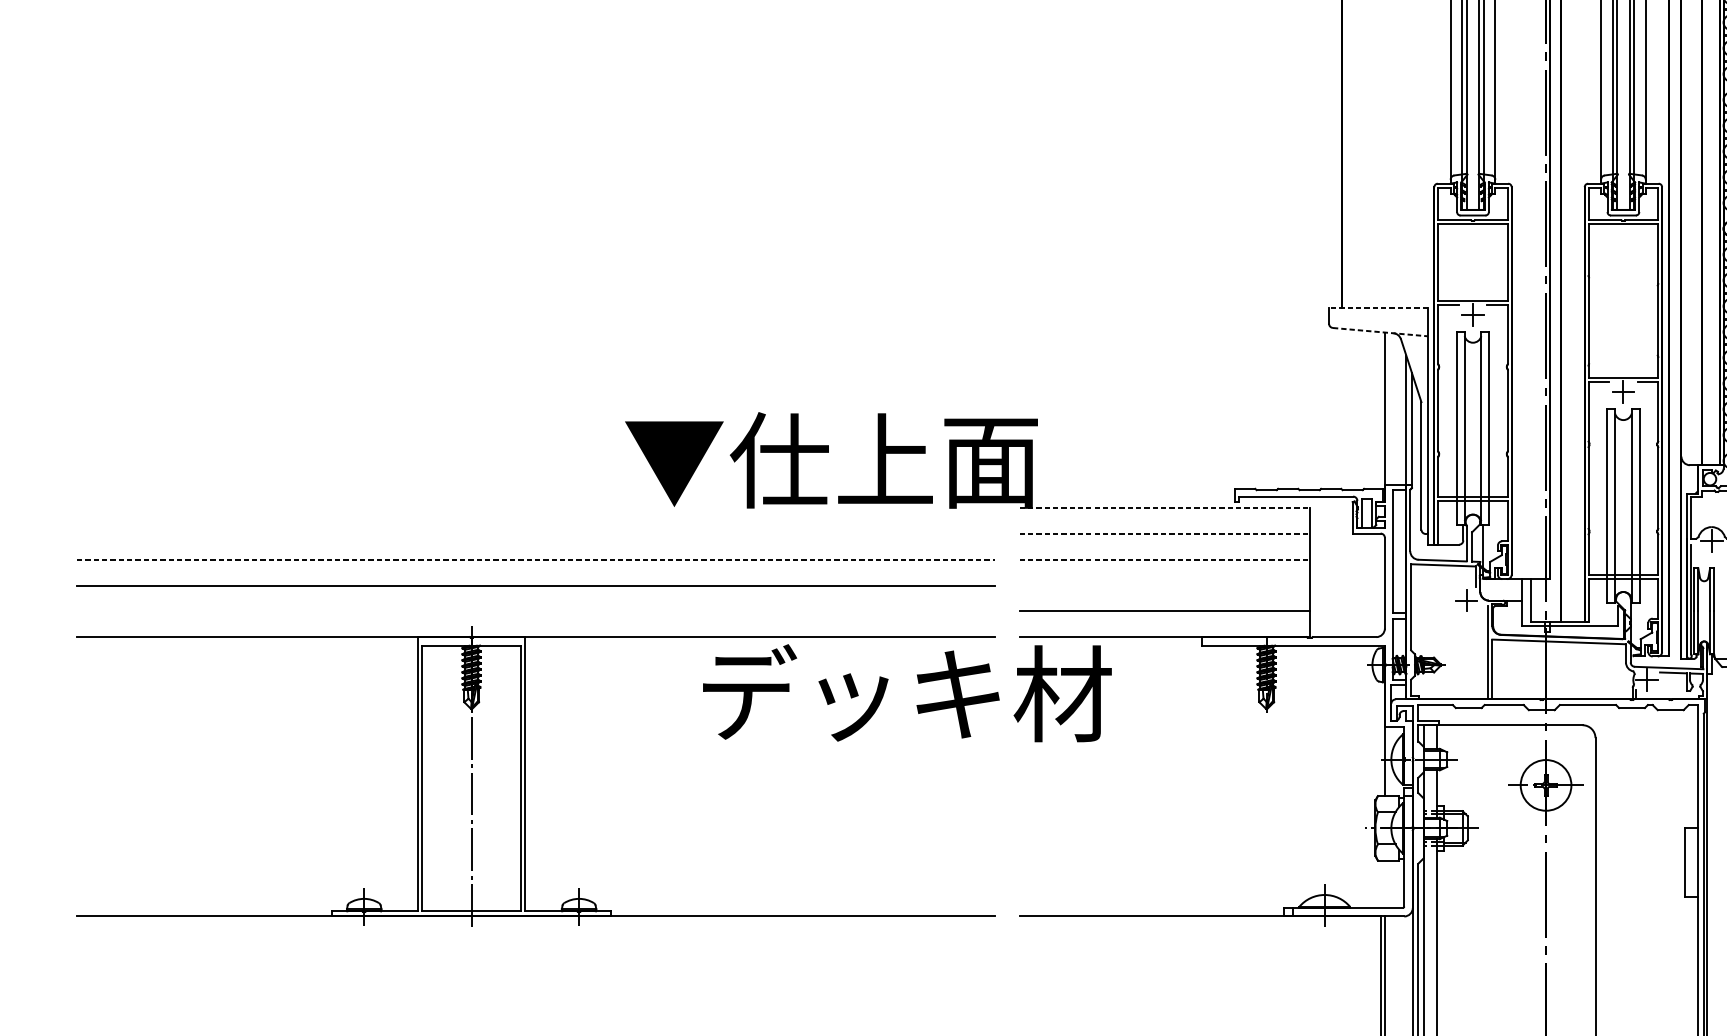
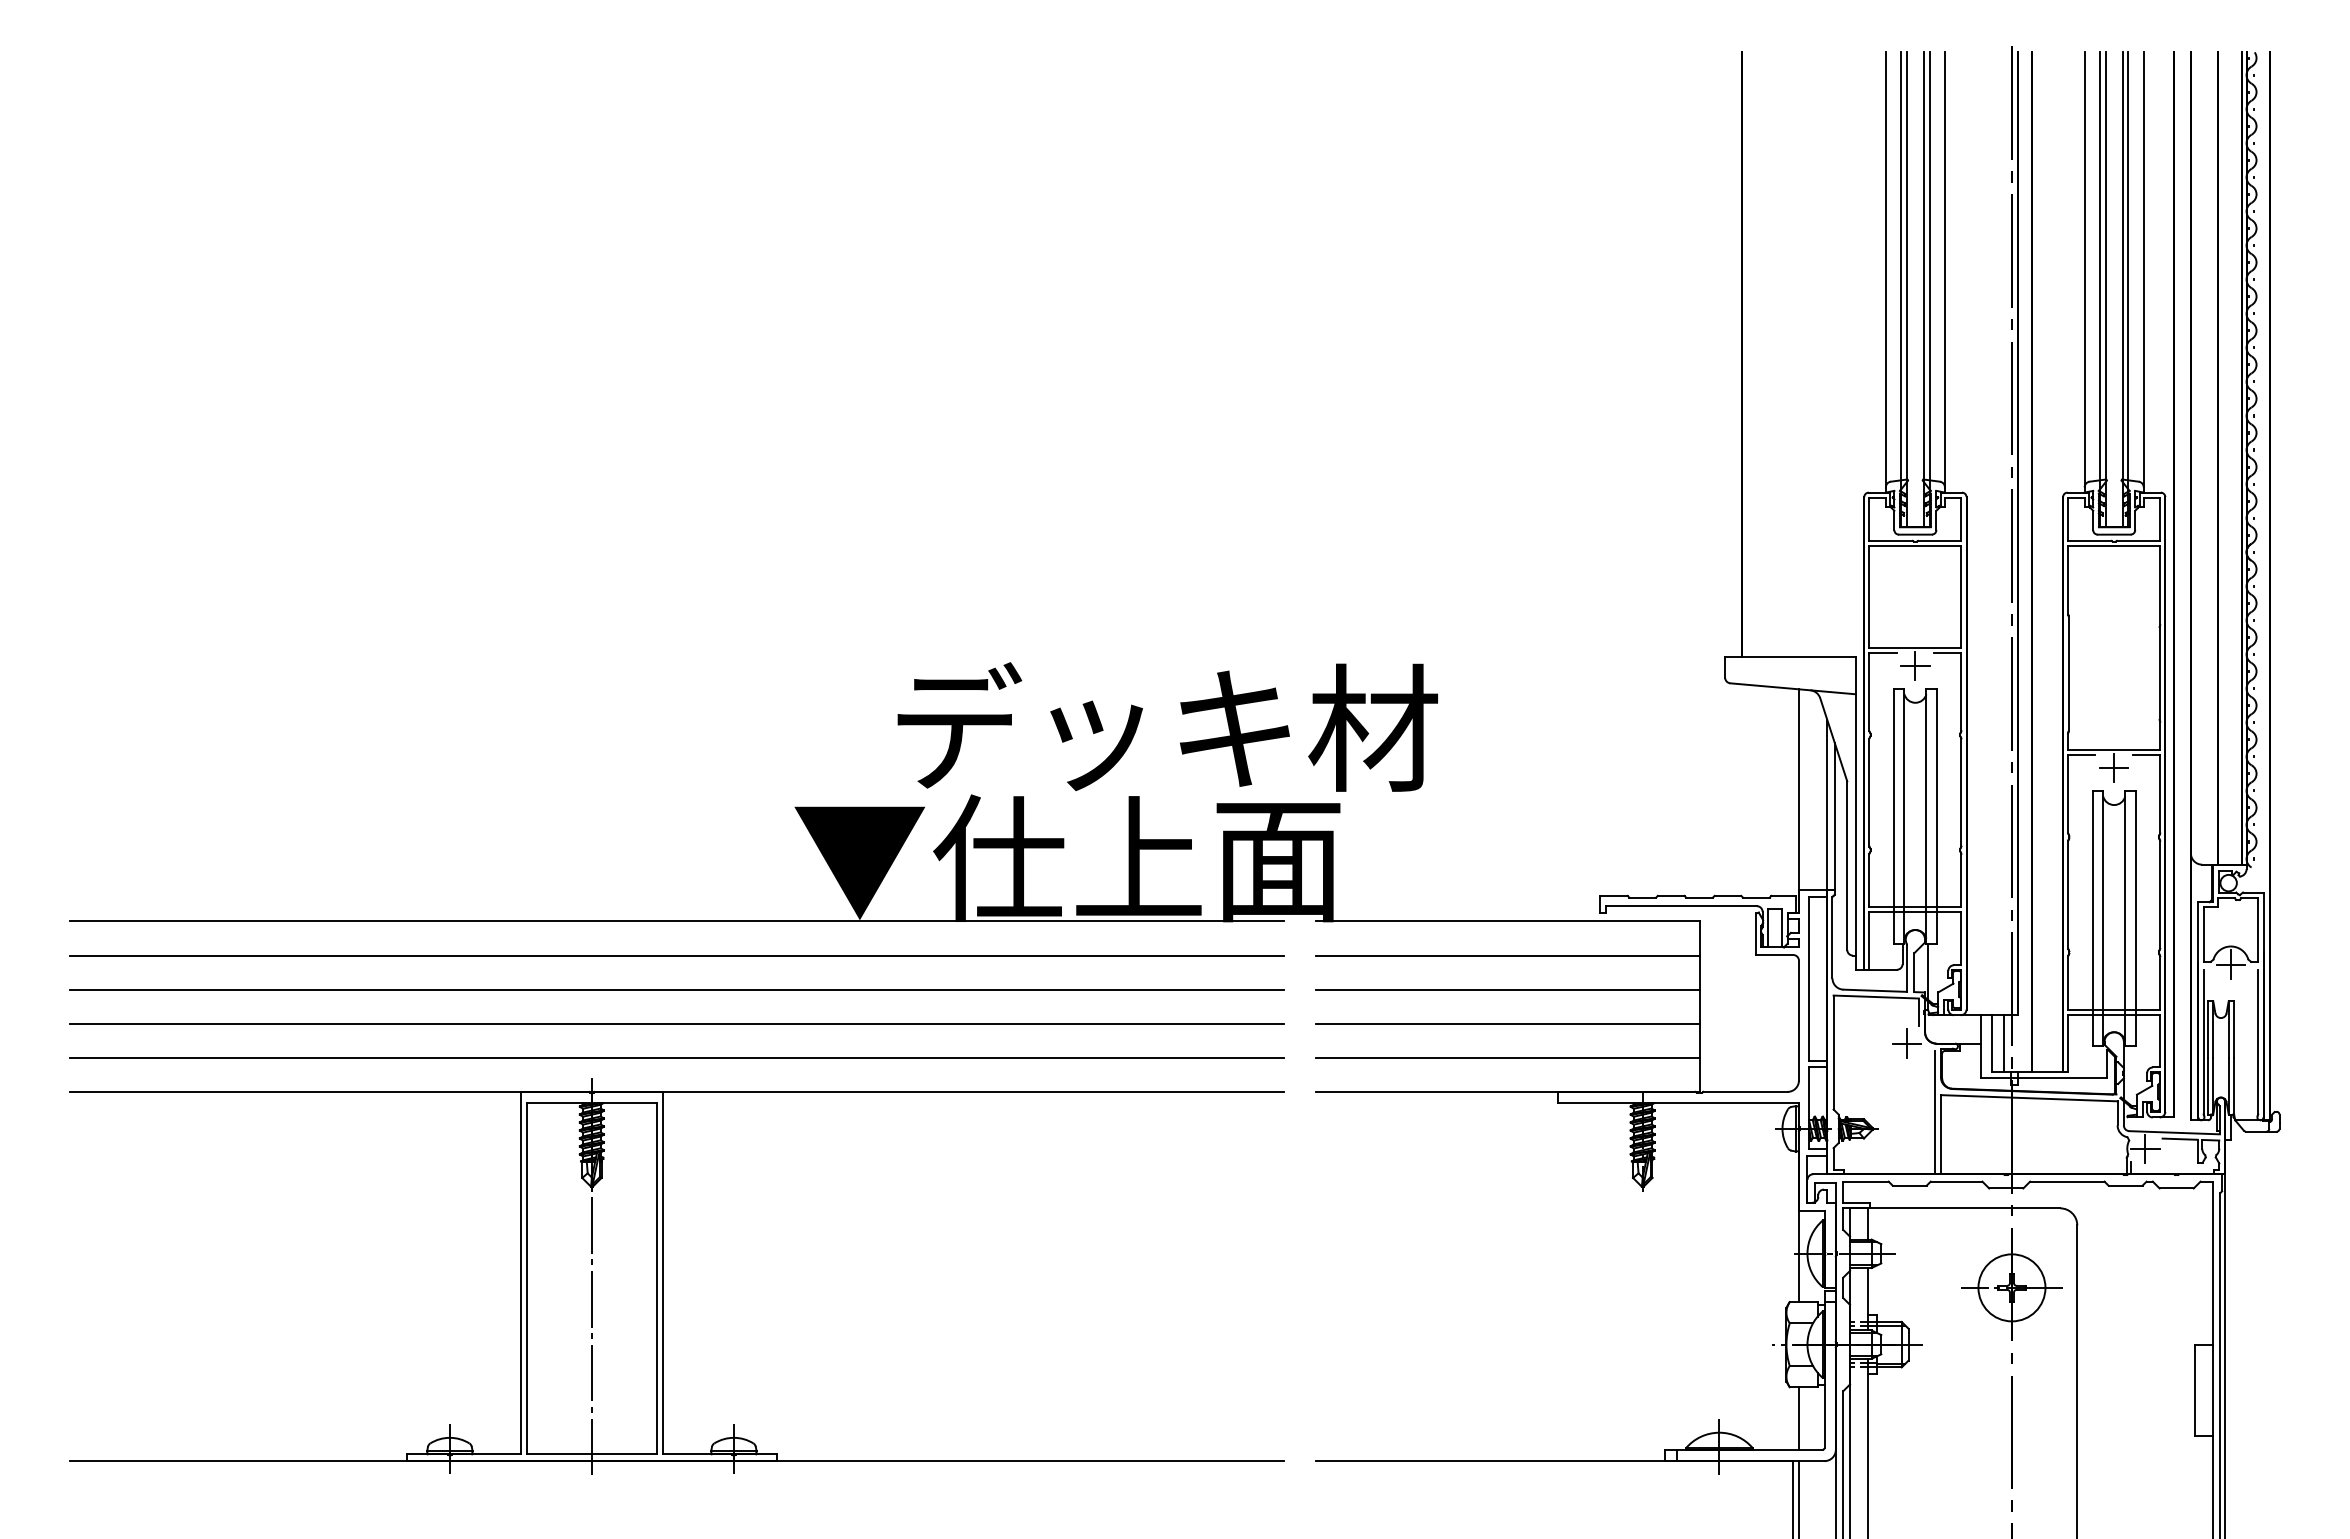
line: (1377, 308) -> (1789, 657), dashed -> solid
line: (1380, 331) -> (1793, 688), dashed -> solid
line: (535, 508) -> (676, 921), added
line: (1164, 508) -> (1507, 921), dashed -> solid
line: (535, 533) -> (676, 955), added
line: (1164, 533) -> (1507, 955), dashed -> solid
line: (536, 559) -> (677, 989), dashed -> solid
line: (1164, 559) -> (1507, 989), dashed -> solid
line: (1164, 585) -> (1507, 1023), added
line: (1540, 600) -> (2004, 1043), added
line: (535, 611) -> (676, 1057), added
text: (907, 692) -> (1167, 726), moved
line: (1384, 884) -> (1798, 1418), added

